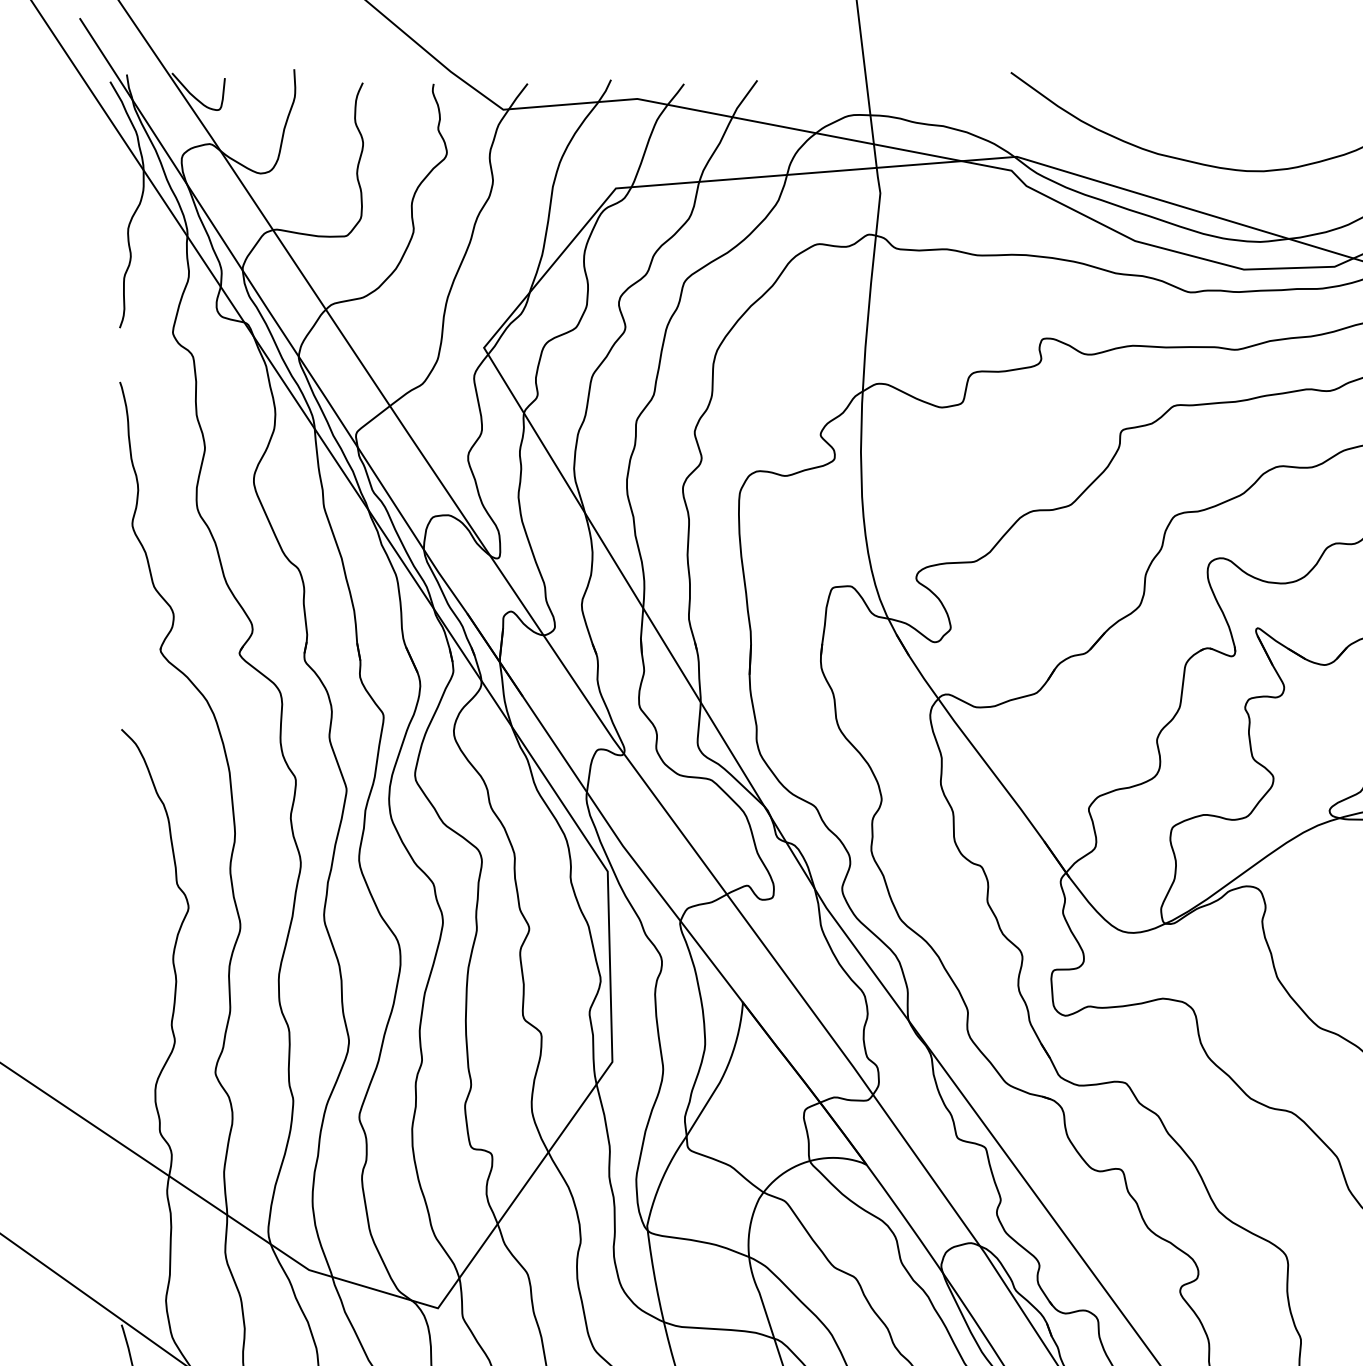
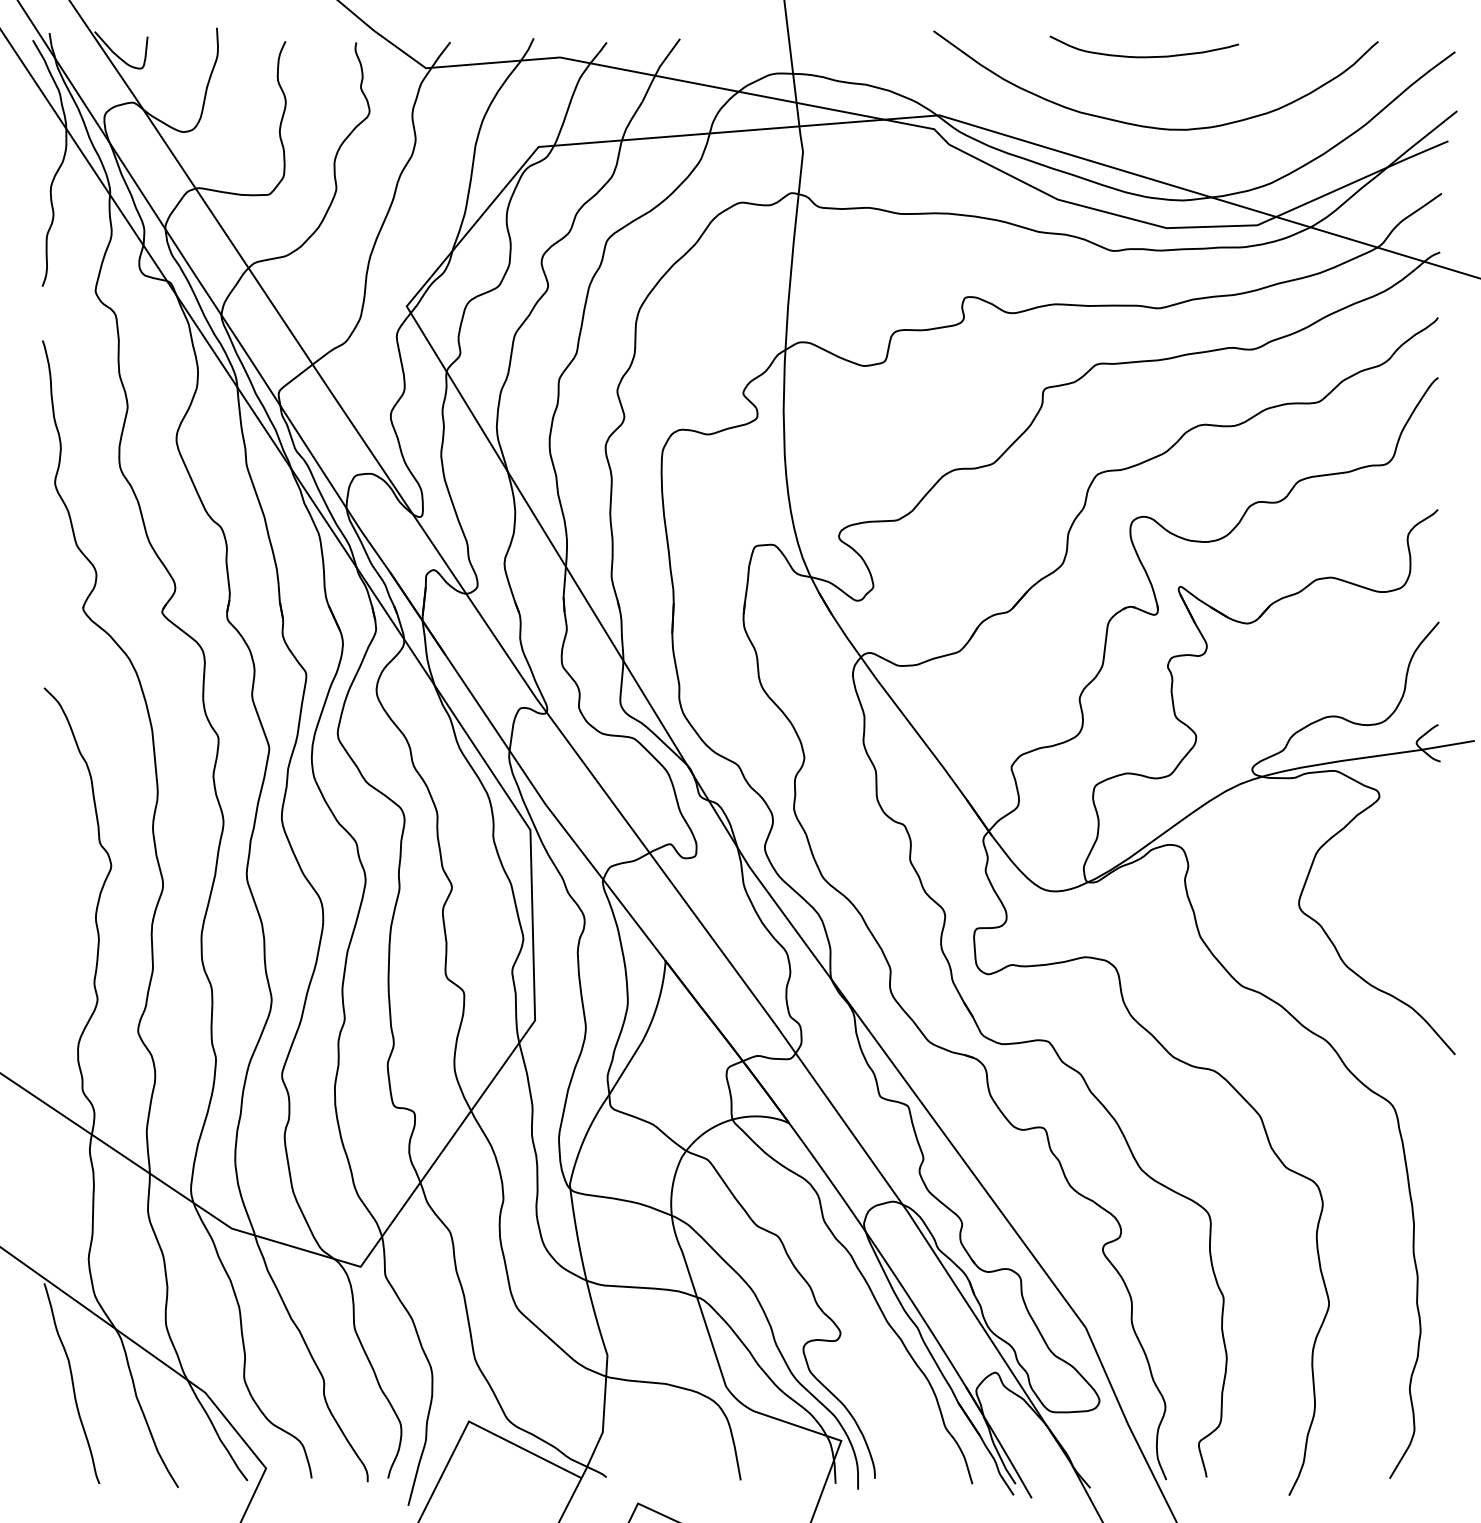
curve: (1220, 97) -> (1143, 56), added

